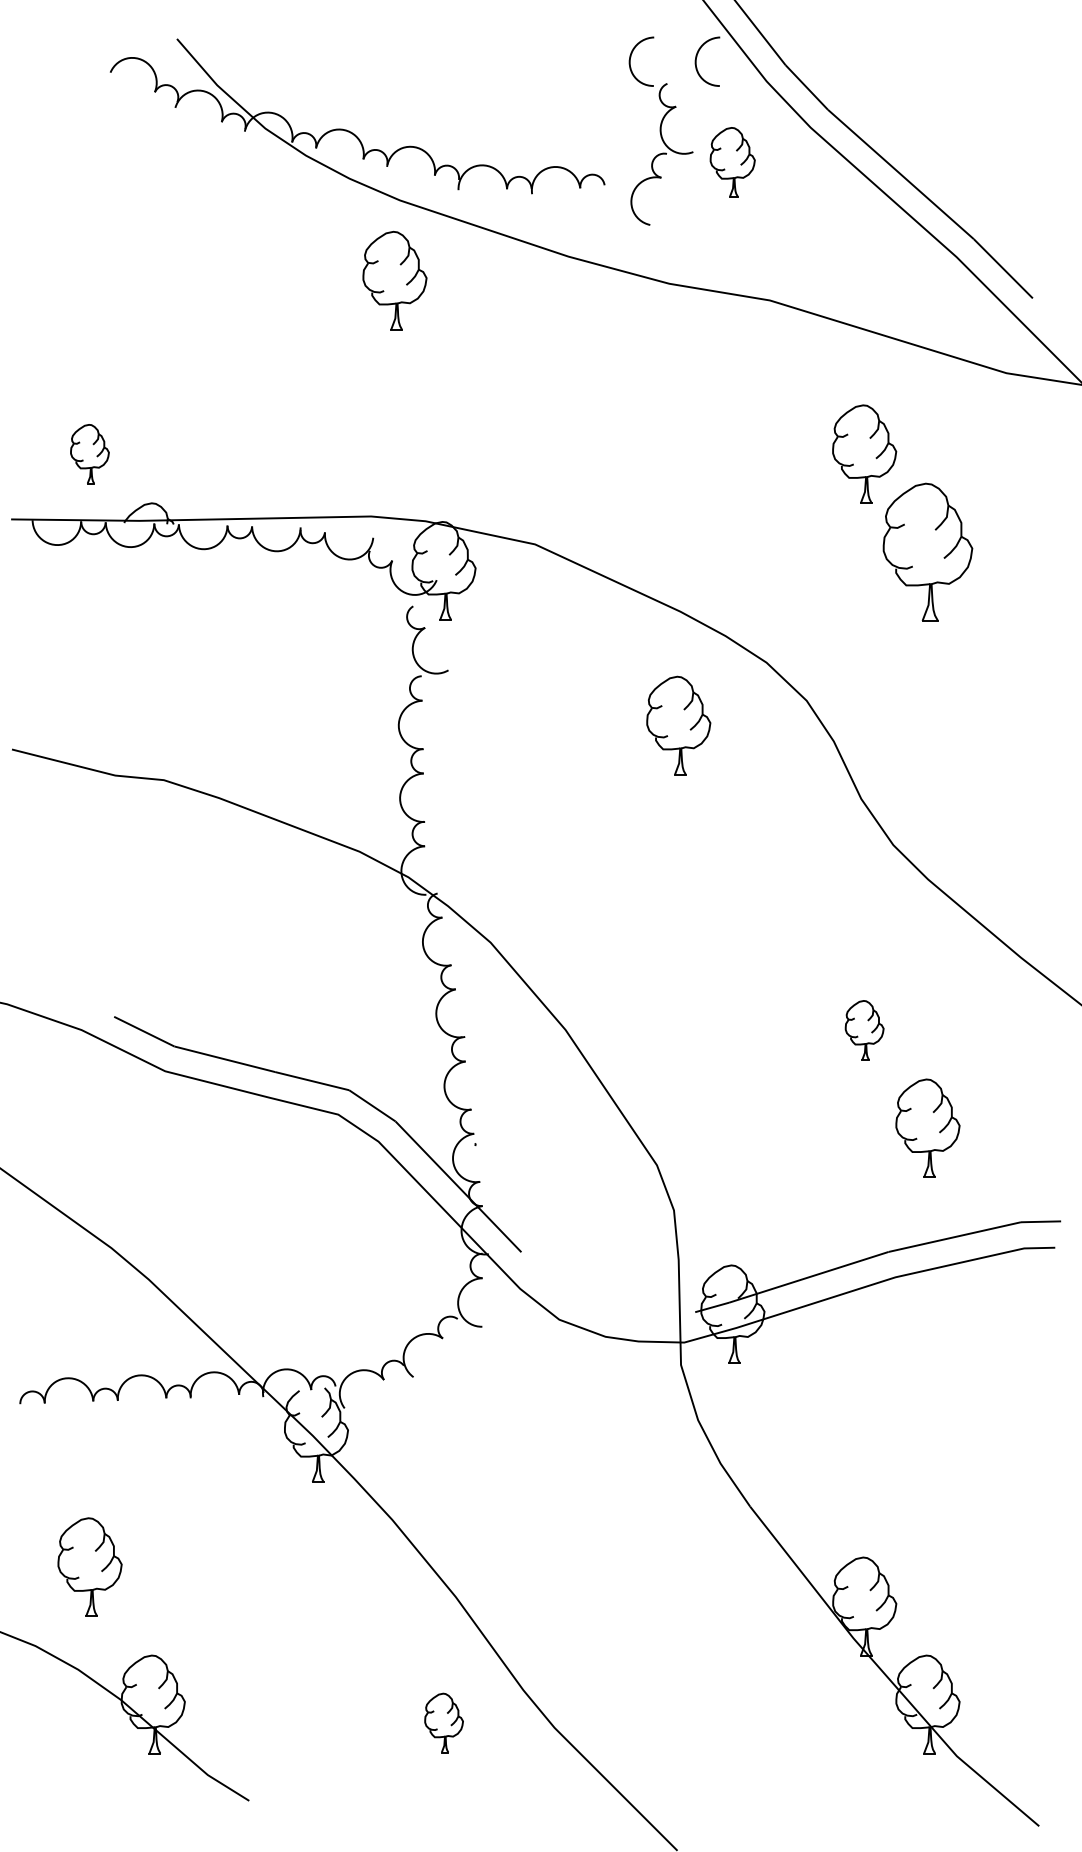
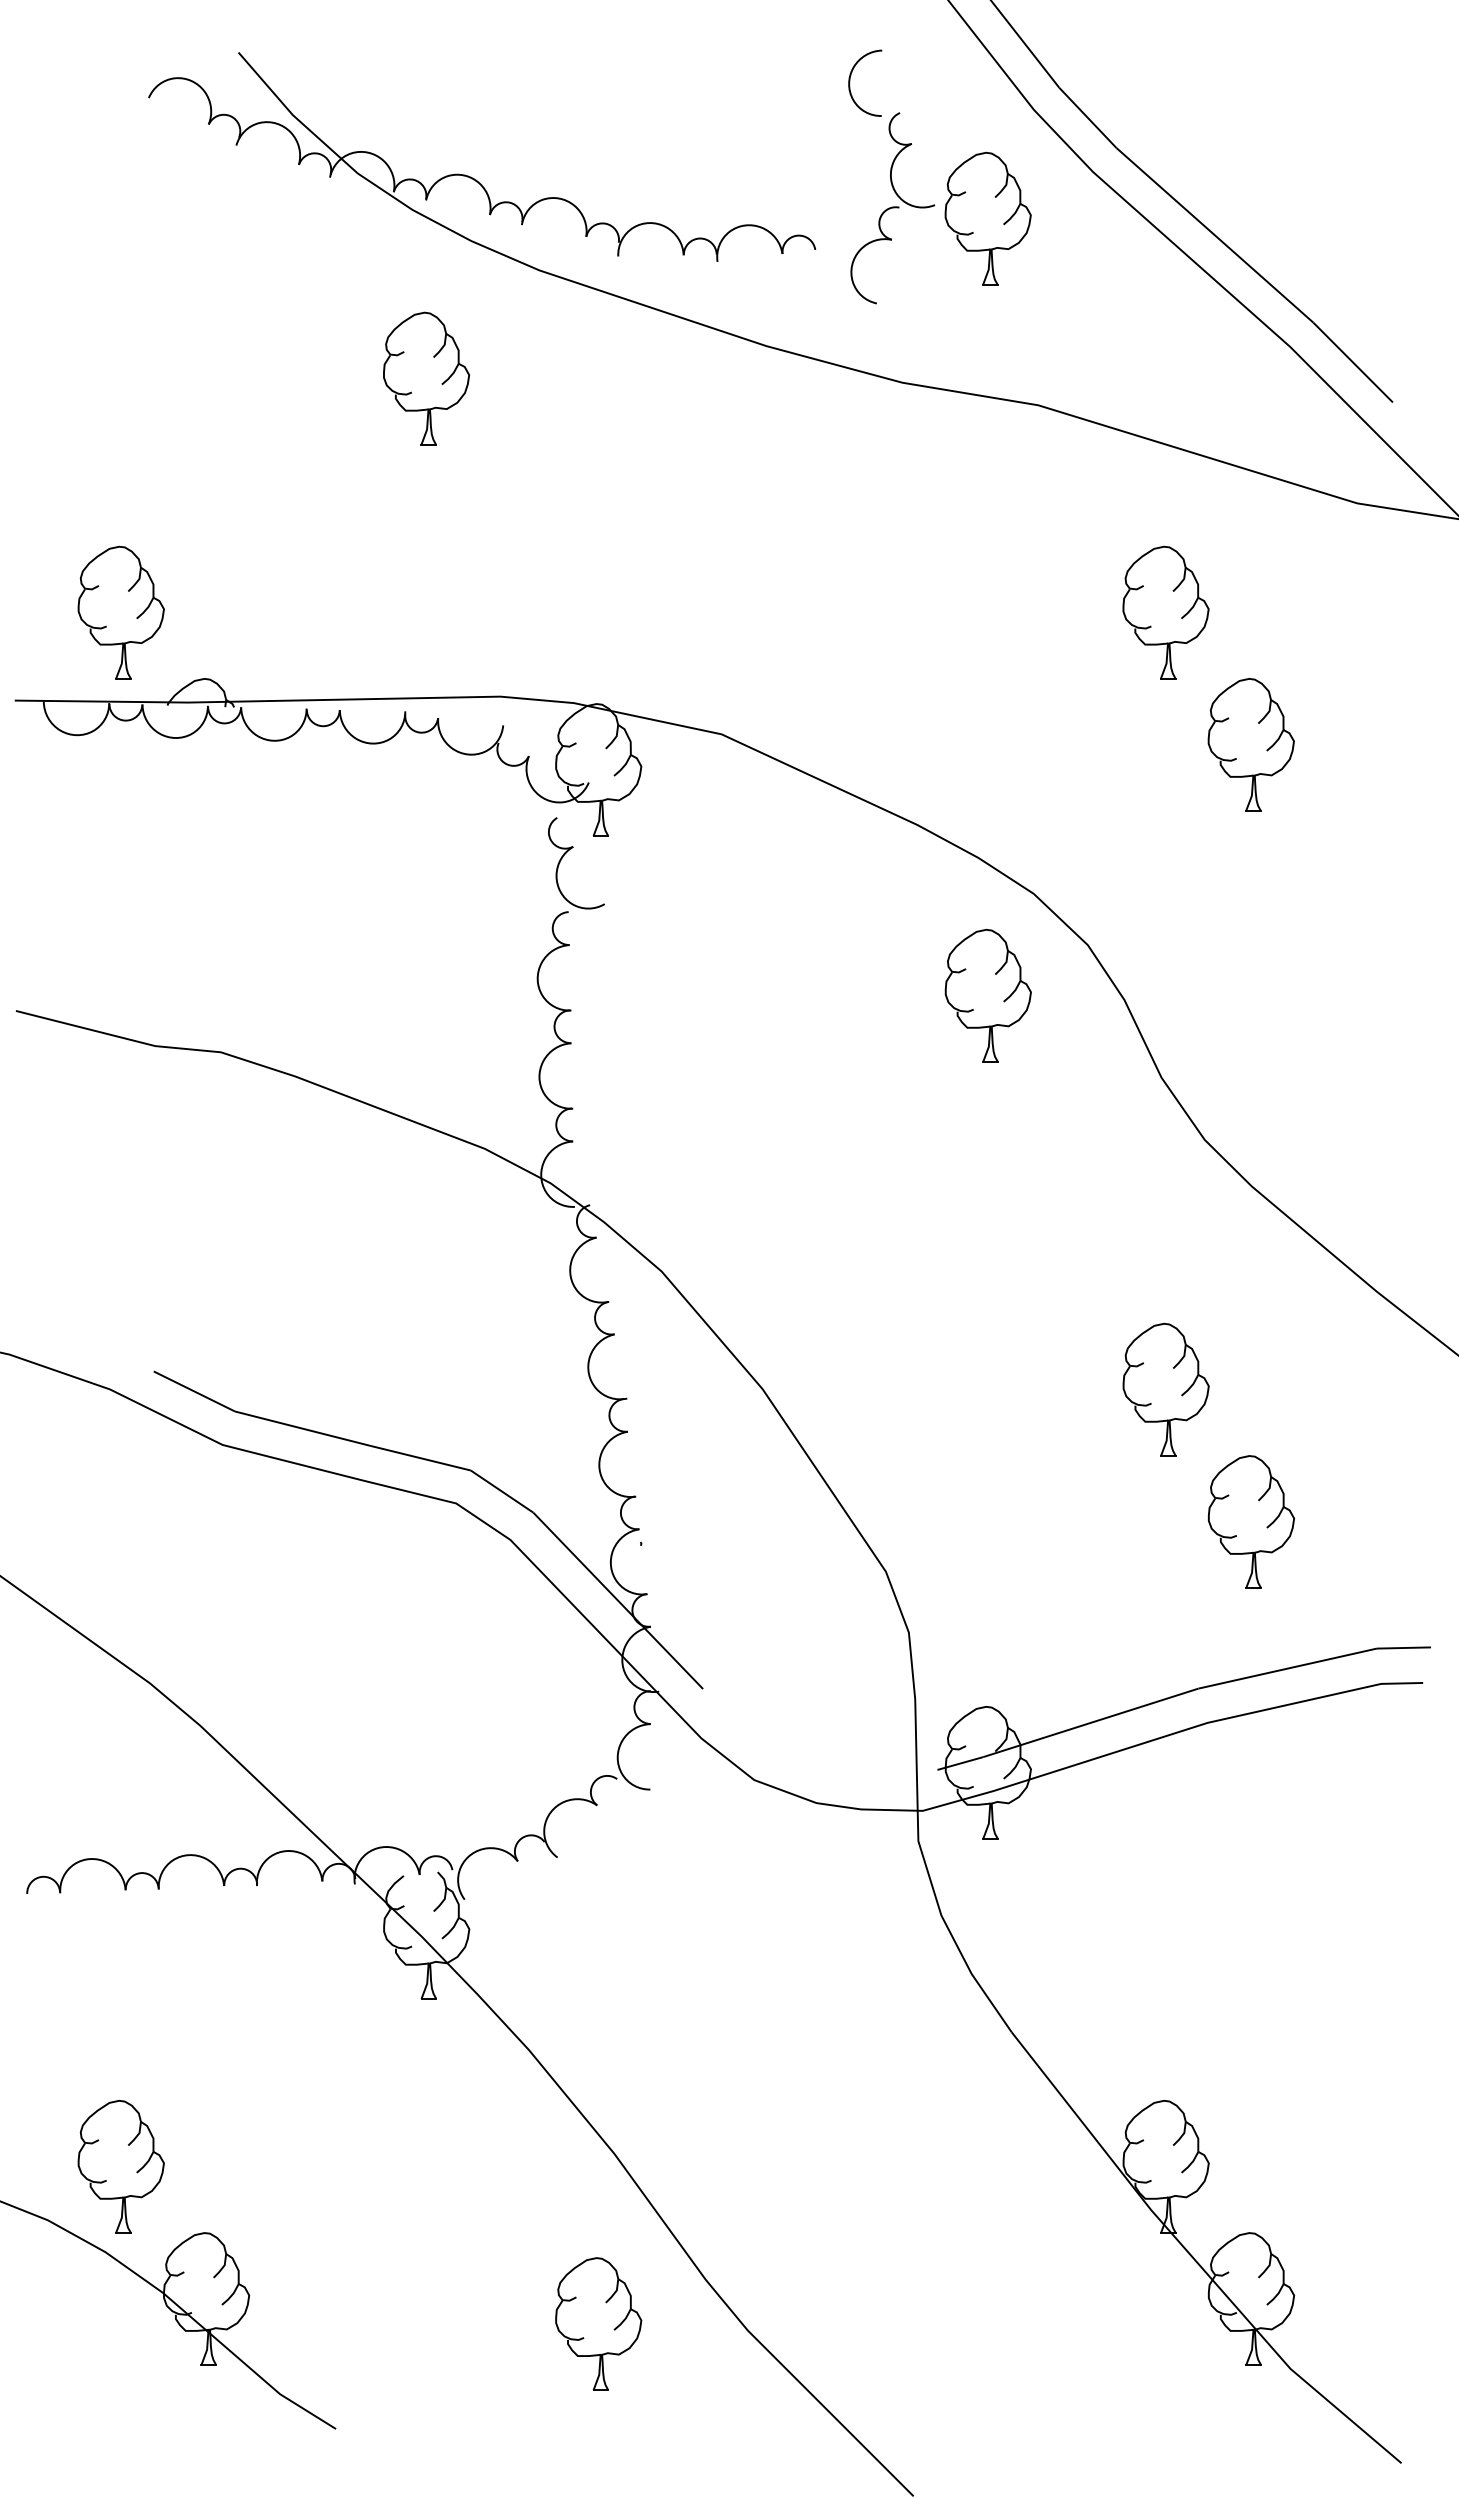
arc: (696, 61) -> (939, 82), removed
part: (732, 161) -> (987, 218), size x1.43
part: (394, 280) -> (426, 378), moved
part: (89, 454) -> (120, 612), size x1.67
part: (927, 551) -> (1250, 744), size x0.71
part: (678, 725) -> (987, 995), moved
part: (864, 1030) -> (1165, 1389), size x1.67
part: (89, 1566) -> (120, 2166), moved
part: (443, 1722) -> (598, 2323), size x1.67

